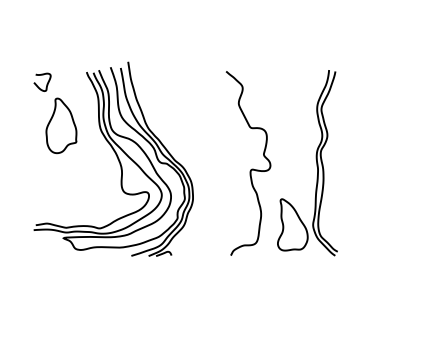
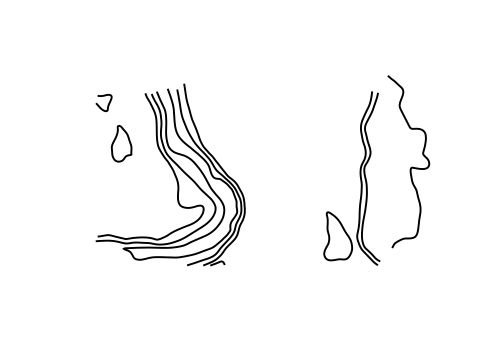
part: (61, 125) -> (121, 143), size x0.7
curve: (251, 168) -> (411, 166), moved

